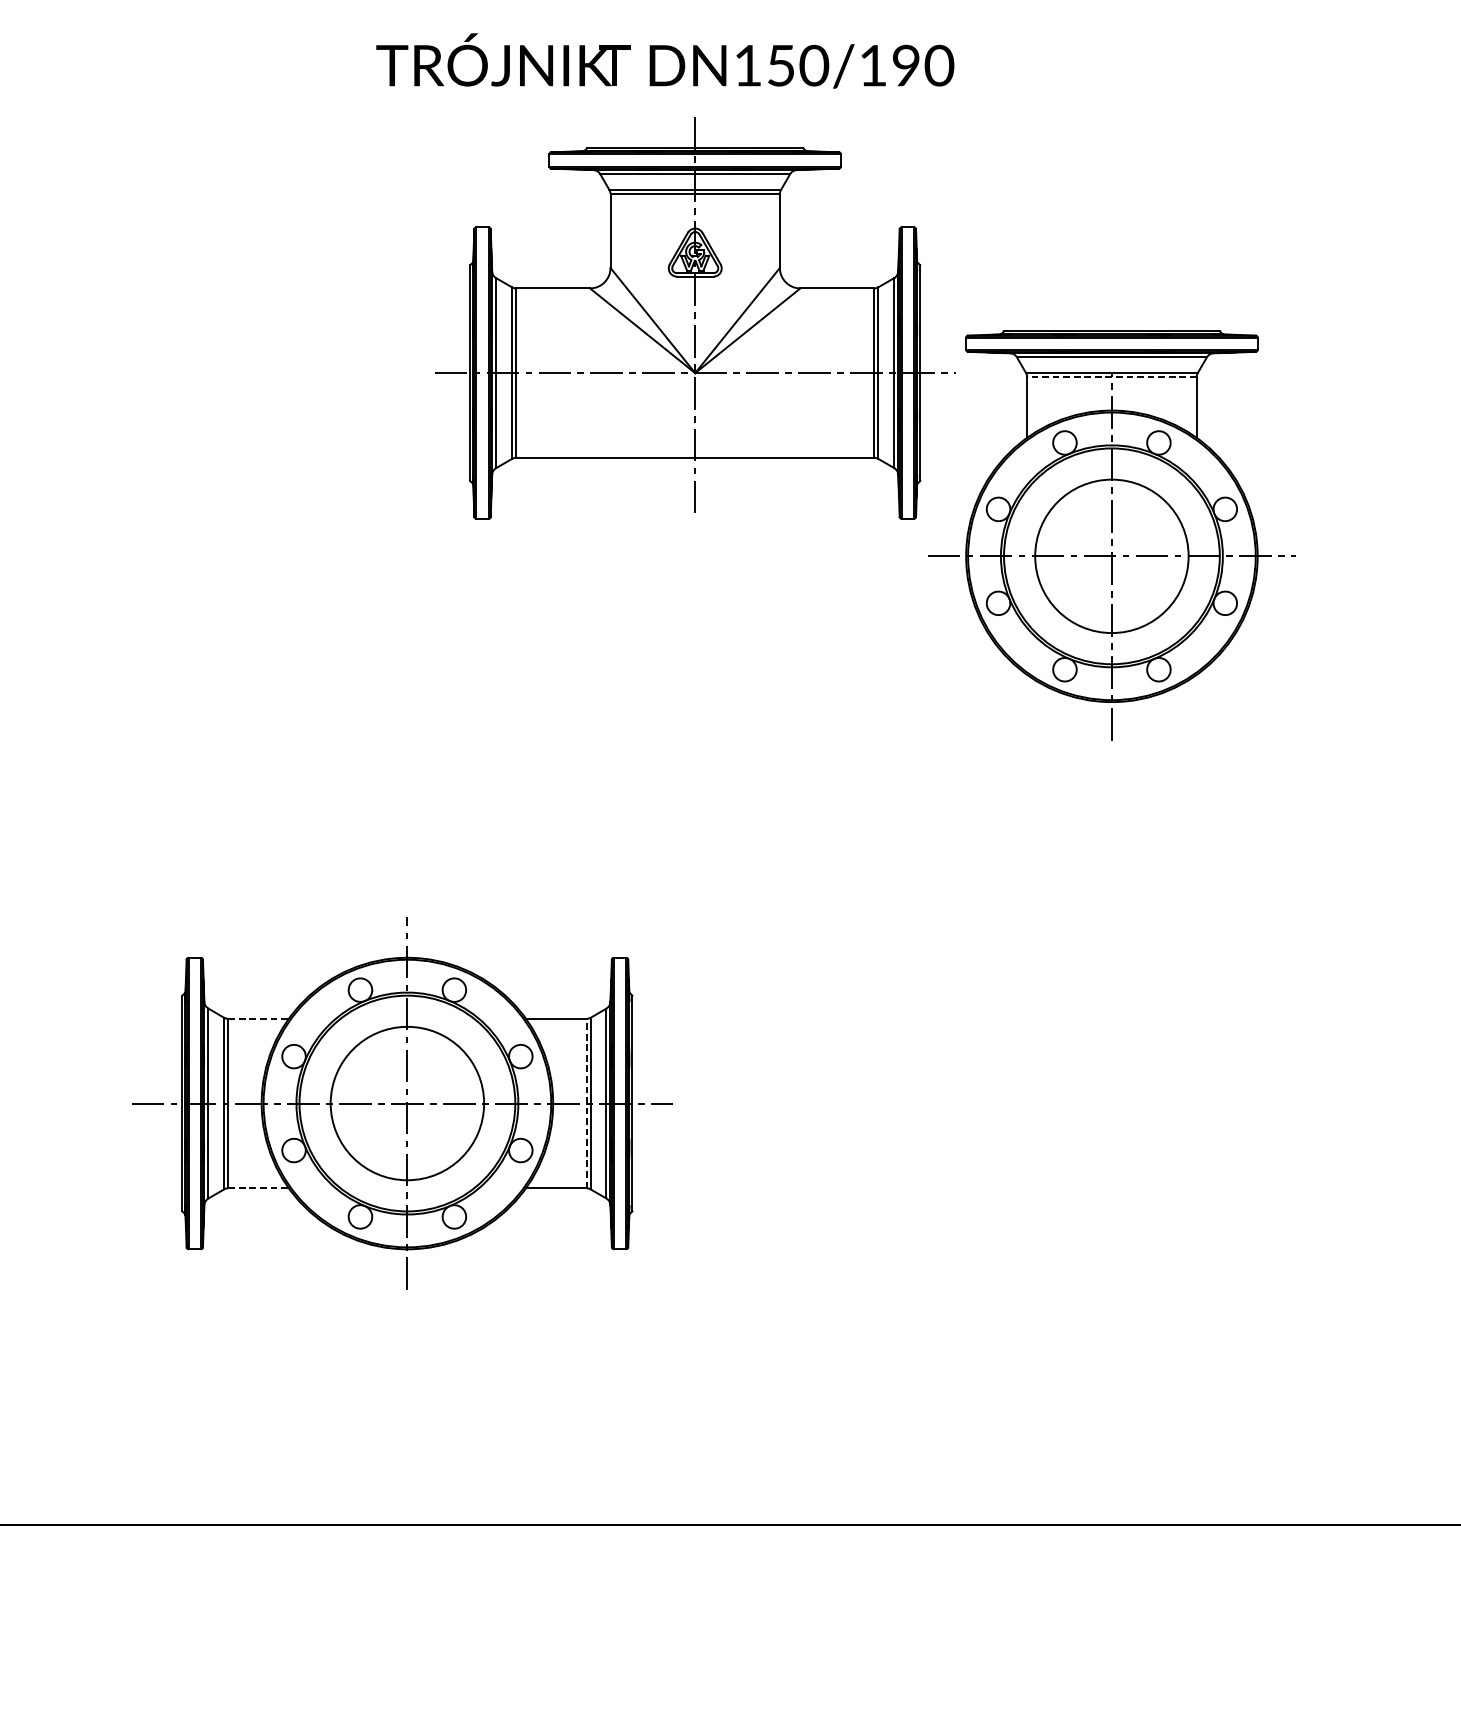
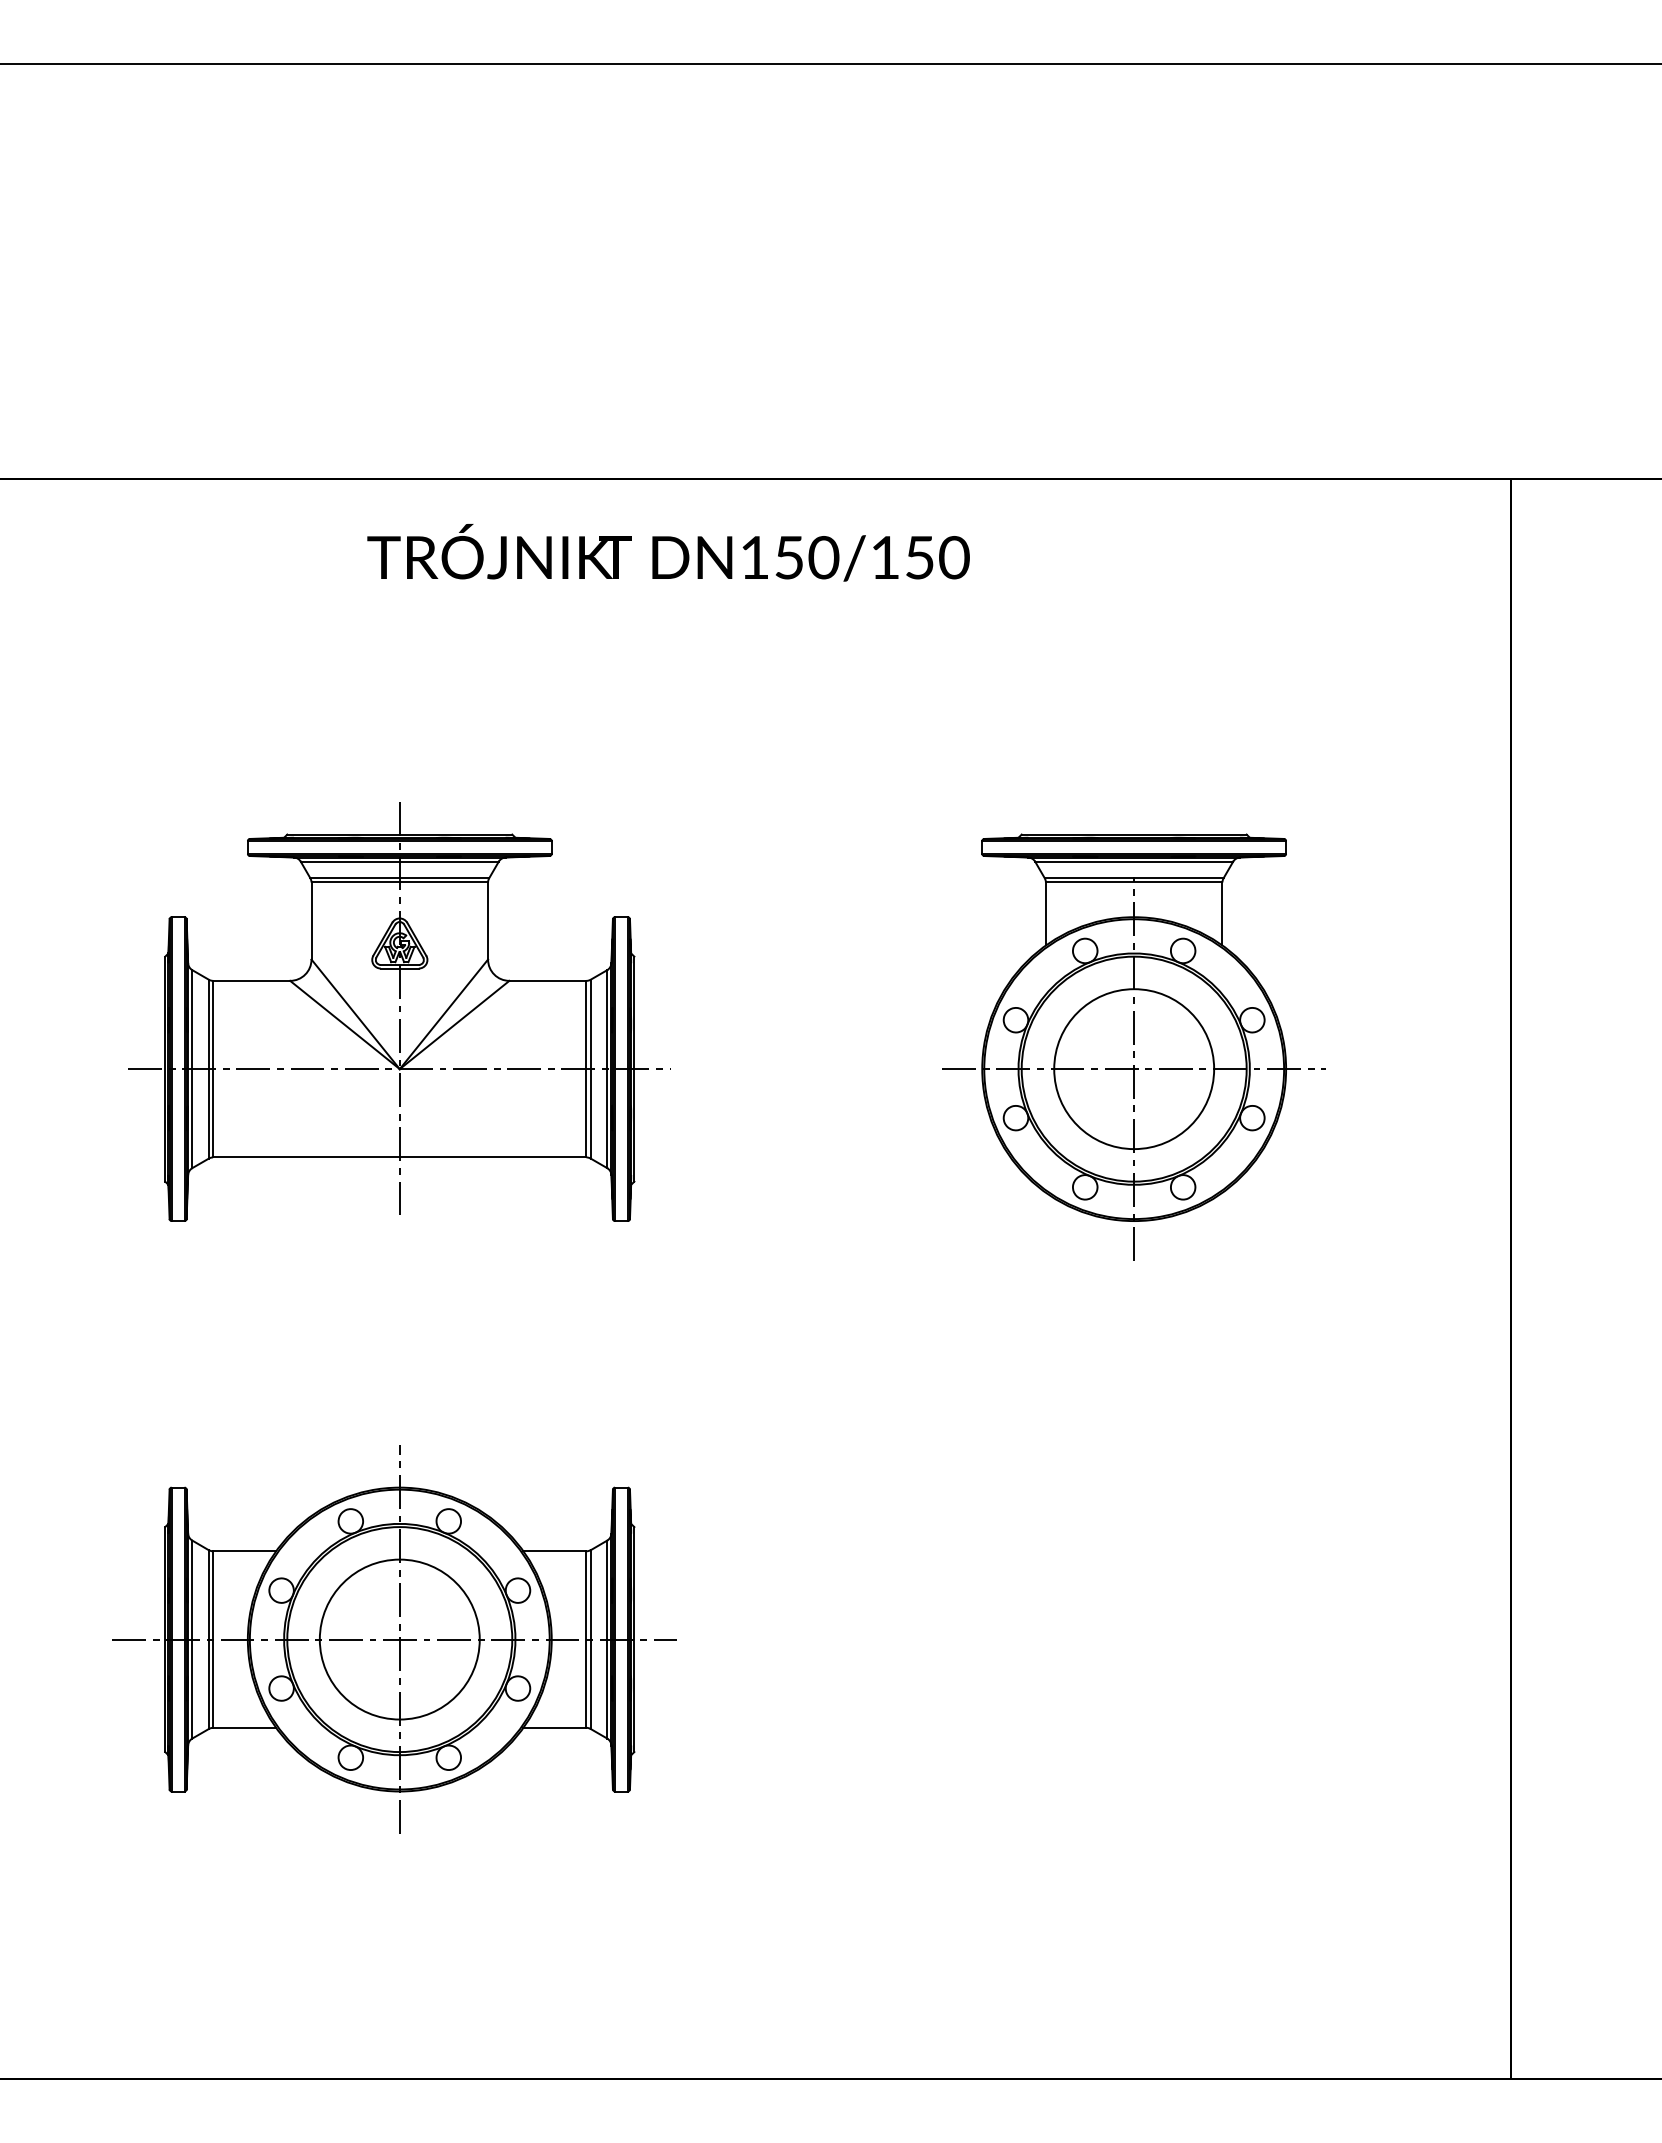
text: (905, 65) -> (919, 557), DN150/190 -> DN150/150
part: (694, 317) -> (399, 1011), moved
line: (1111, 377) -> (1133, 882), dashed -> solid
line: (258, 1019) -> (244, 1551), dashed -> solid
line: (586, 1103) -> (586, 1639), dashed -> solid
line: (258, 1187) -> (244, 1727), dashed -> solid

